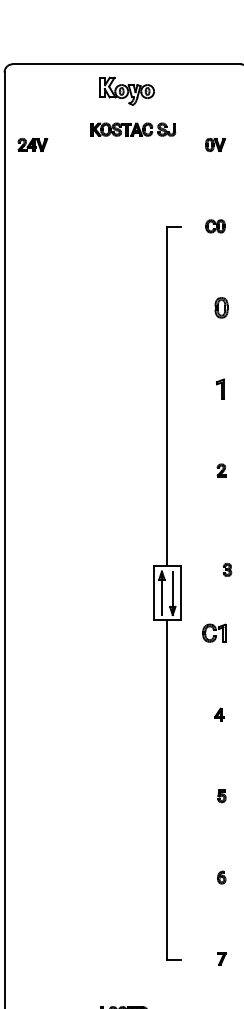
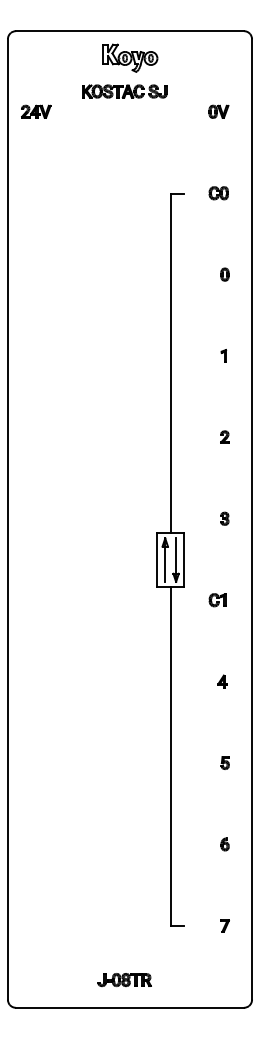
part: (133, 129) -> (124, 91), moved
part: (221, 307) -> (224, 274), size x0.62
part: (220, 388) -> (223, 355), size x0.62
part: (227, 569) -> (224, 518), moved
part: (214, 633) -> (217, 600), size x0.71

